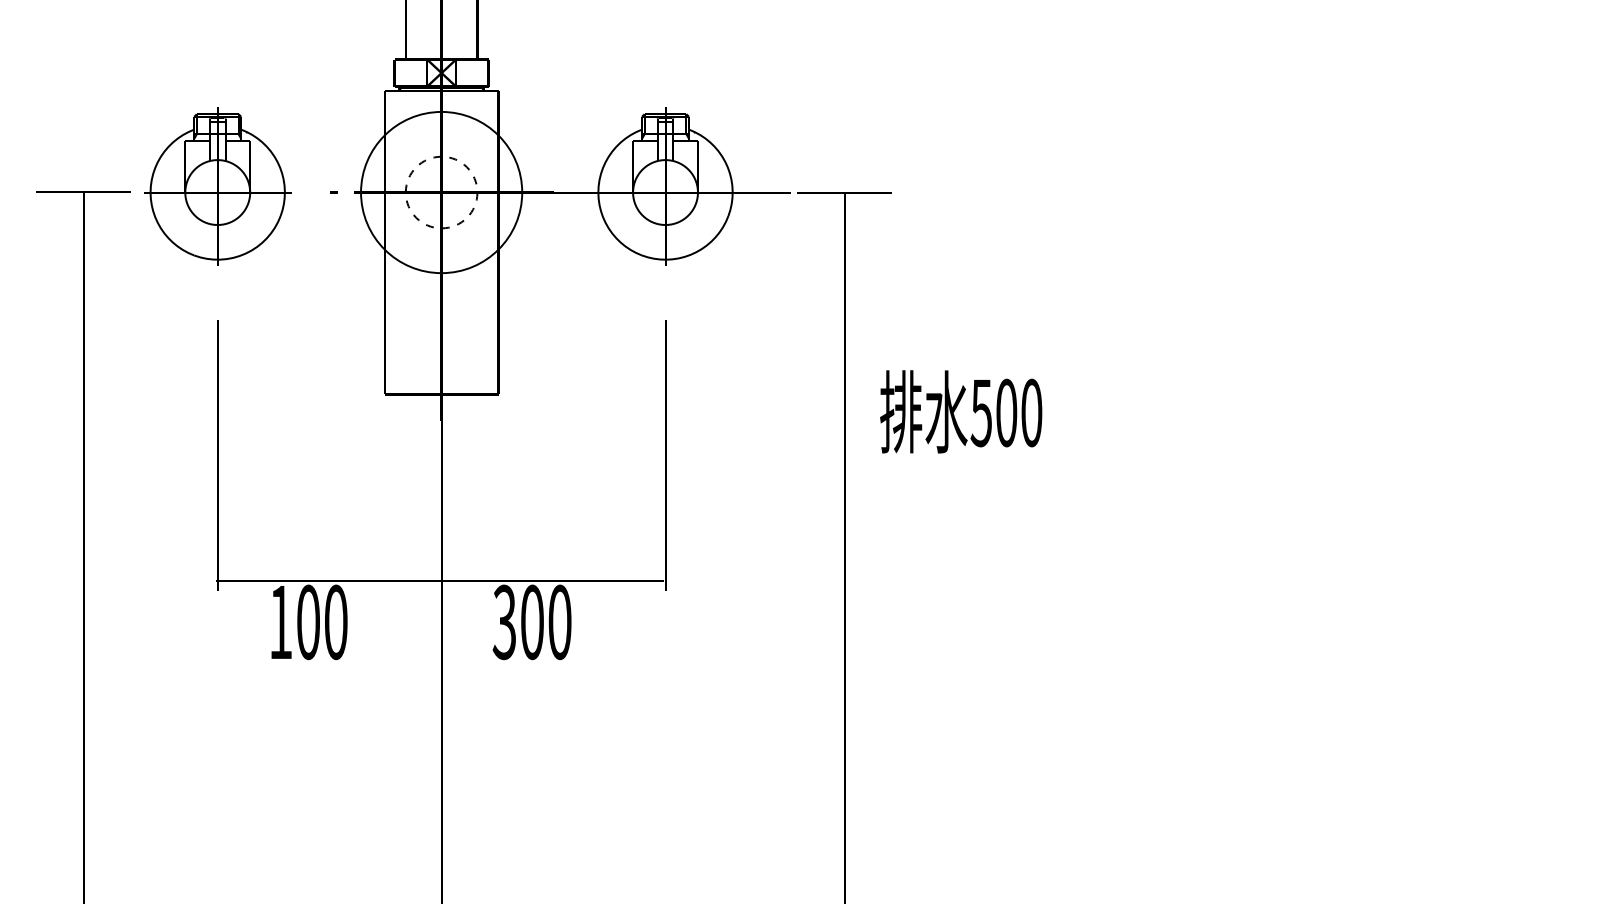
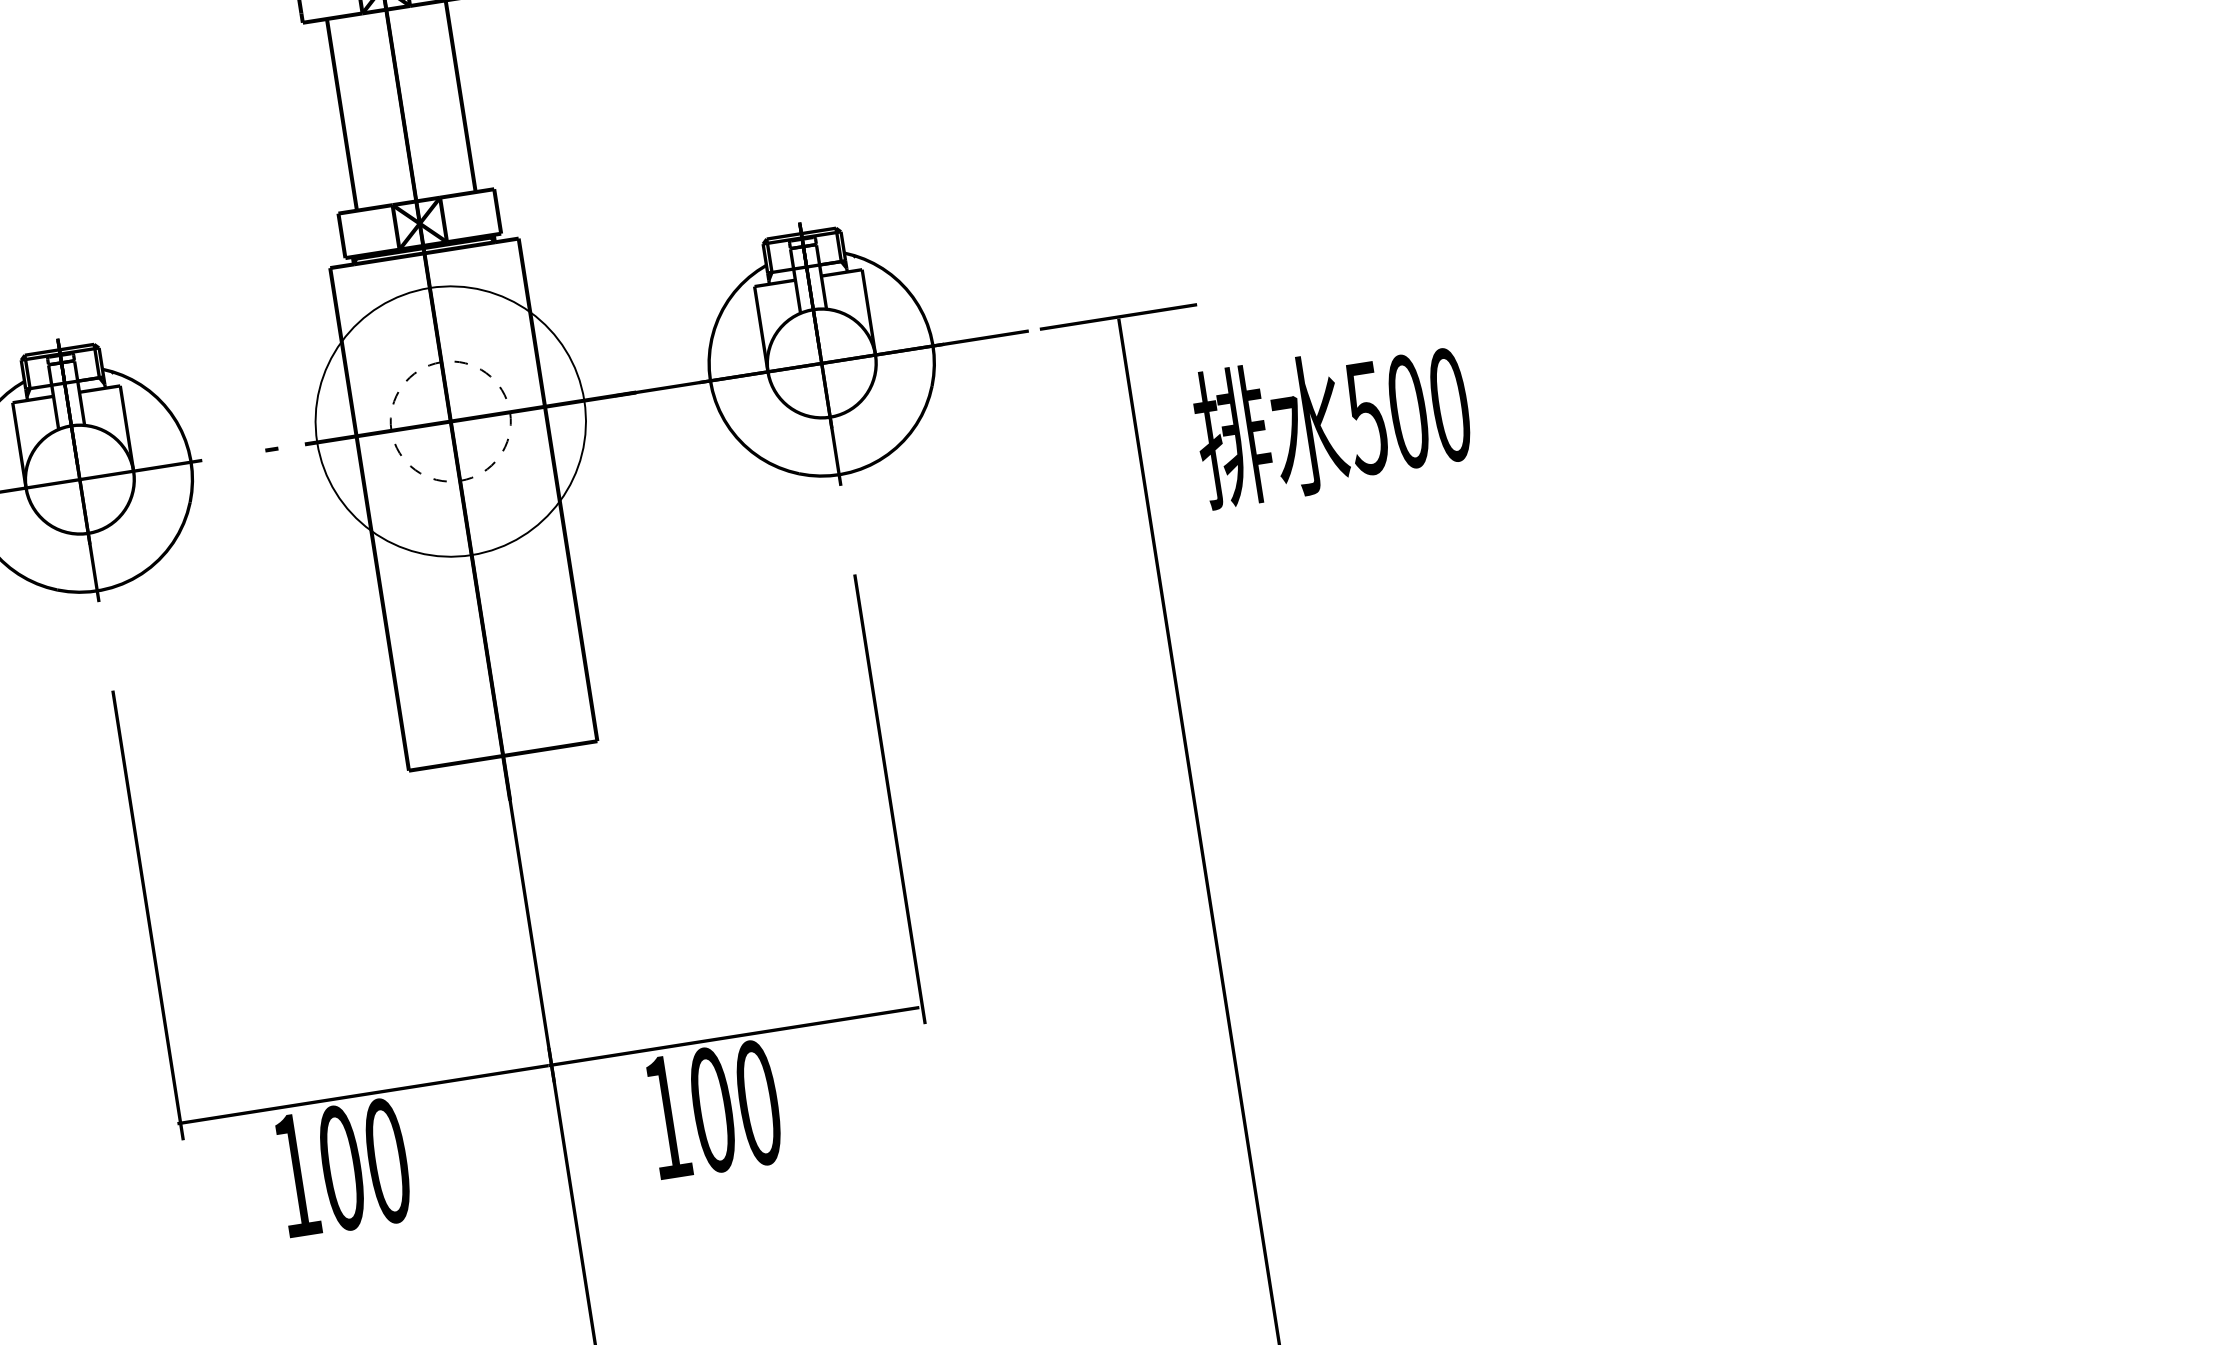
text: (961, 411) -> (1333, 420), moved
text: (503, 622) -> (664, 1117), 300 -> 100

